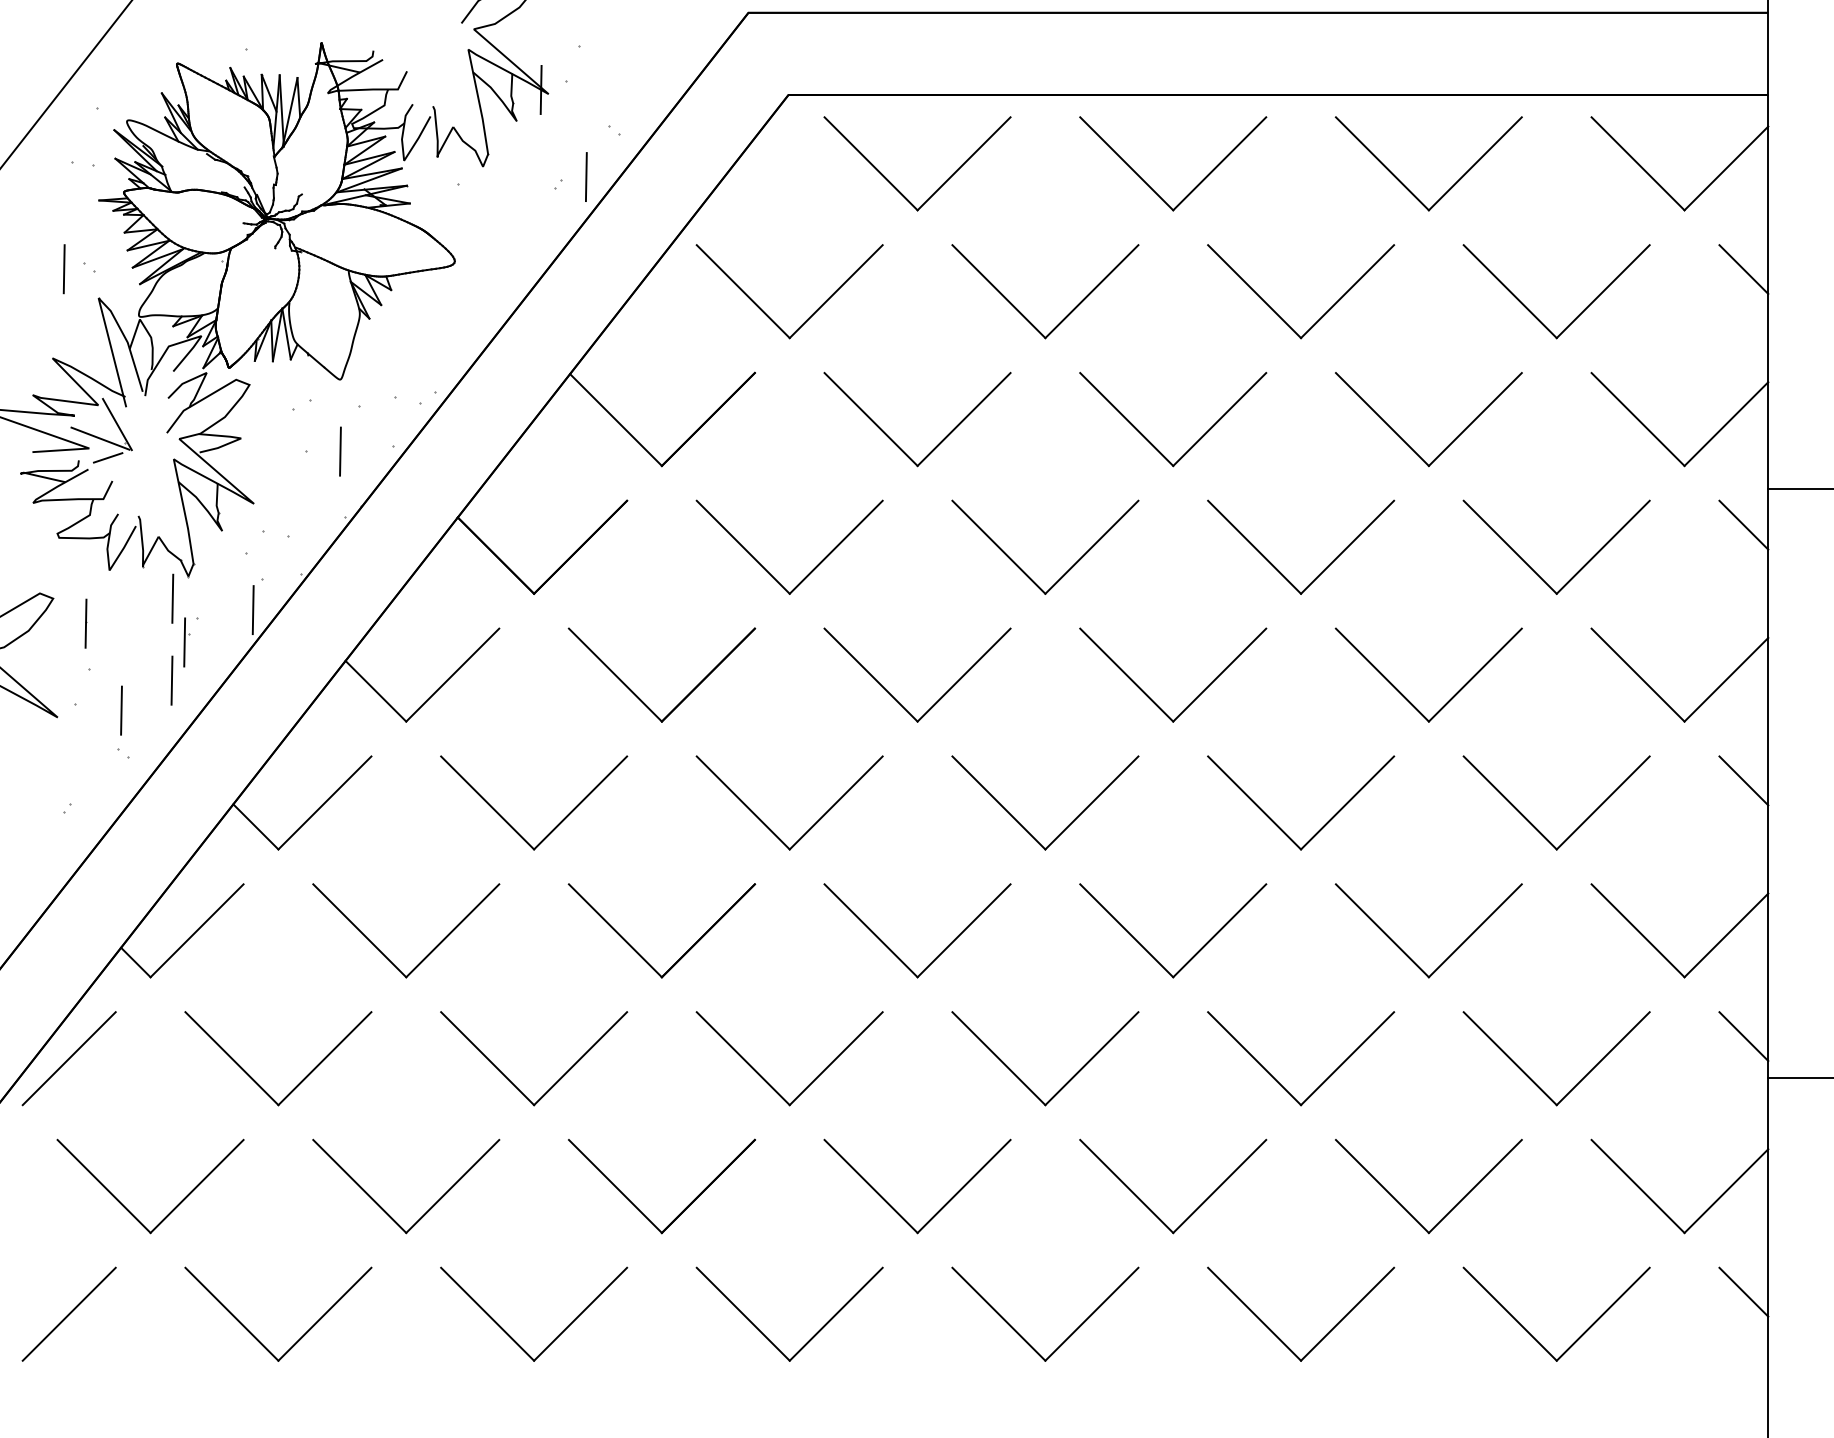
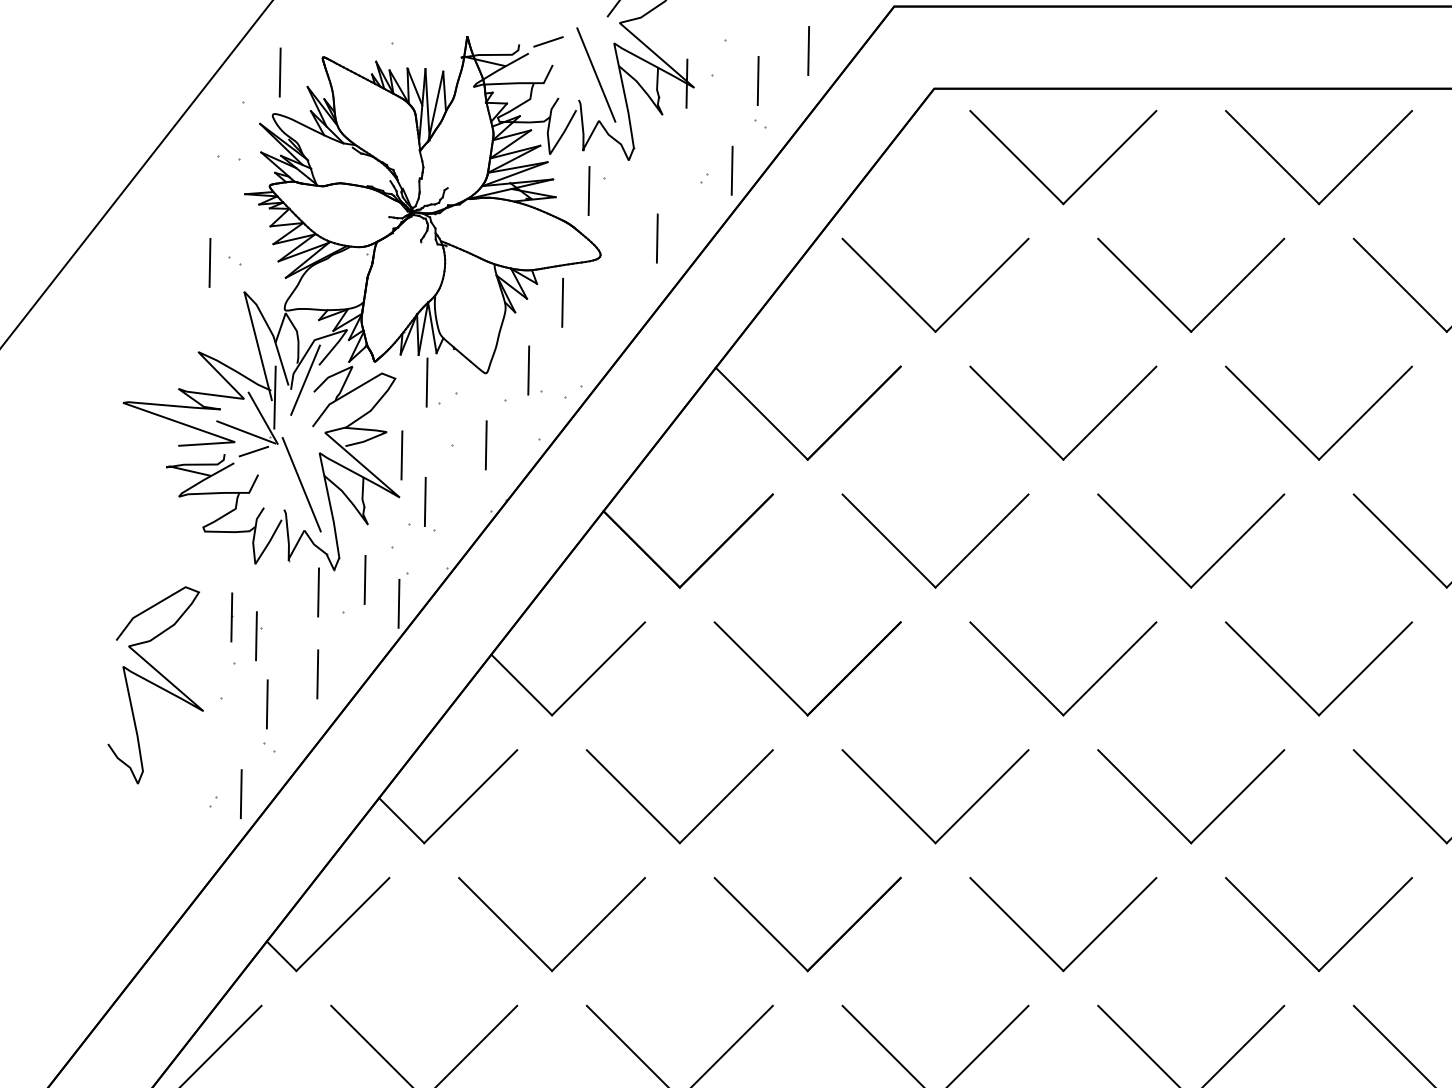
line: (402, 47) -> (548, 41), added
line: (662, 57) -> (808, 51), added
line: (134, 78) -> (280, 72), added
line: (450, 80) -> (596, 74), added
line: (611, 87) -> (757, 81), added
line: (442, 197) -> (588, 191), added
line: (511, 244) -> (657, 238), added
line: (416, 309) -> (562, 303), added
line: (382, 376) -> (528, 370), added
line: (159, 386) -> (305, 380), added
line: (280, 388) -> (426, 382), added
line: (128, 403) -> (274, 397), added
line: (255, 461) -> (401, 455), added
line: (155, 490) -> (301, 484), added
line: (279, 508) -> (425, 502), added
line: (219, 586) -> (365, 580), added
part: (186, 642) -> (258, 636), moved
line: (95, 800) -> (241, 794), added

